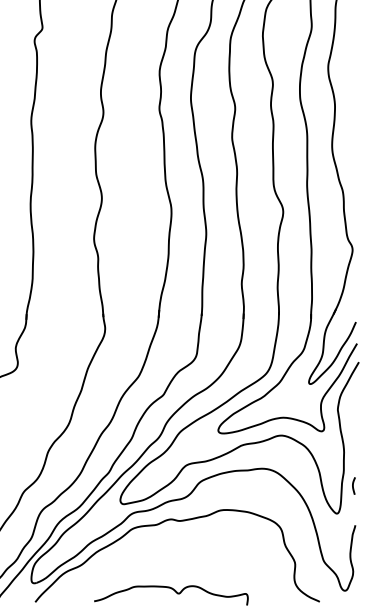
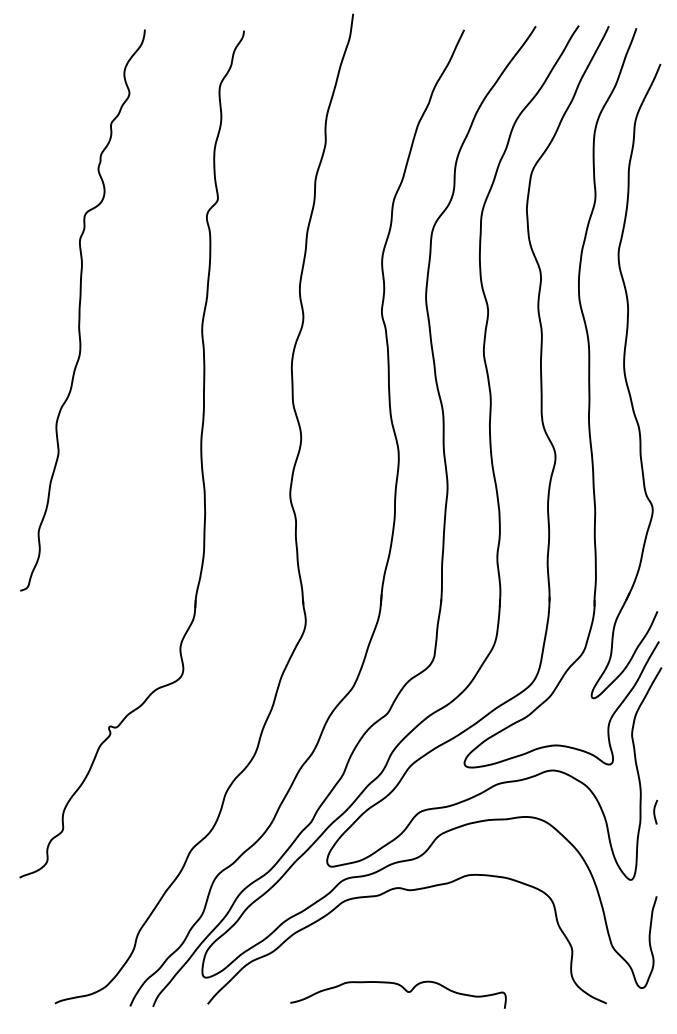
curve: (353, 486) -> (655, 812), moved

